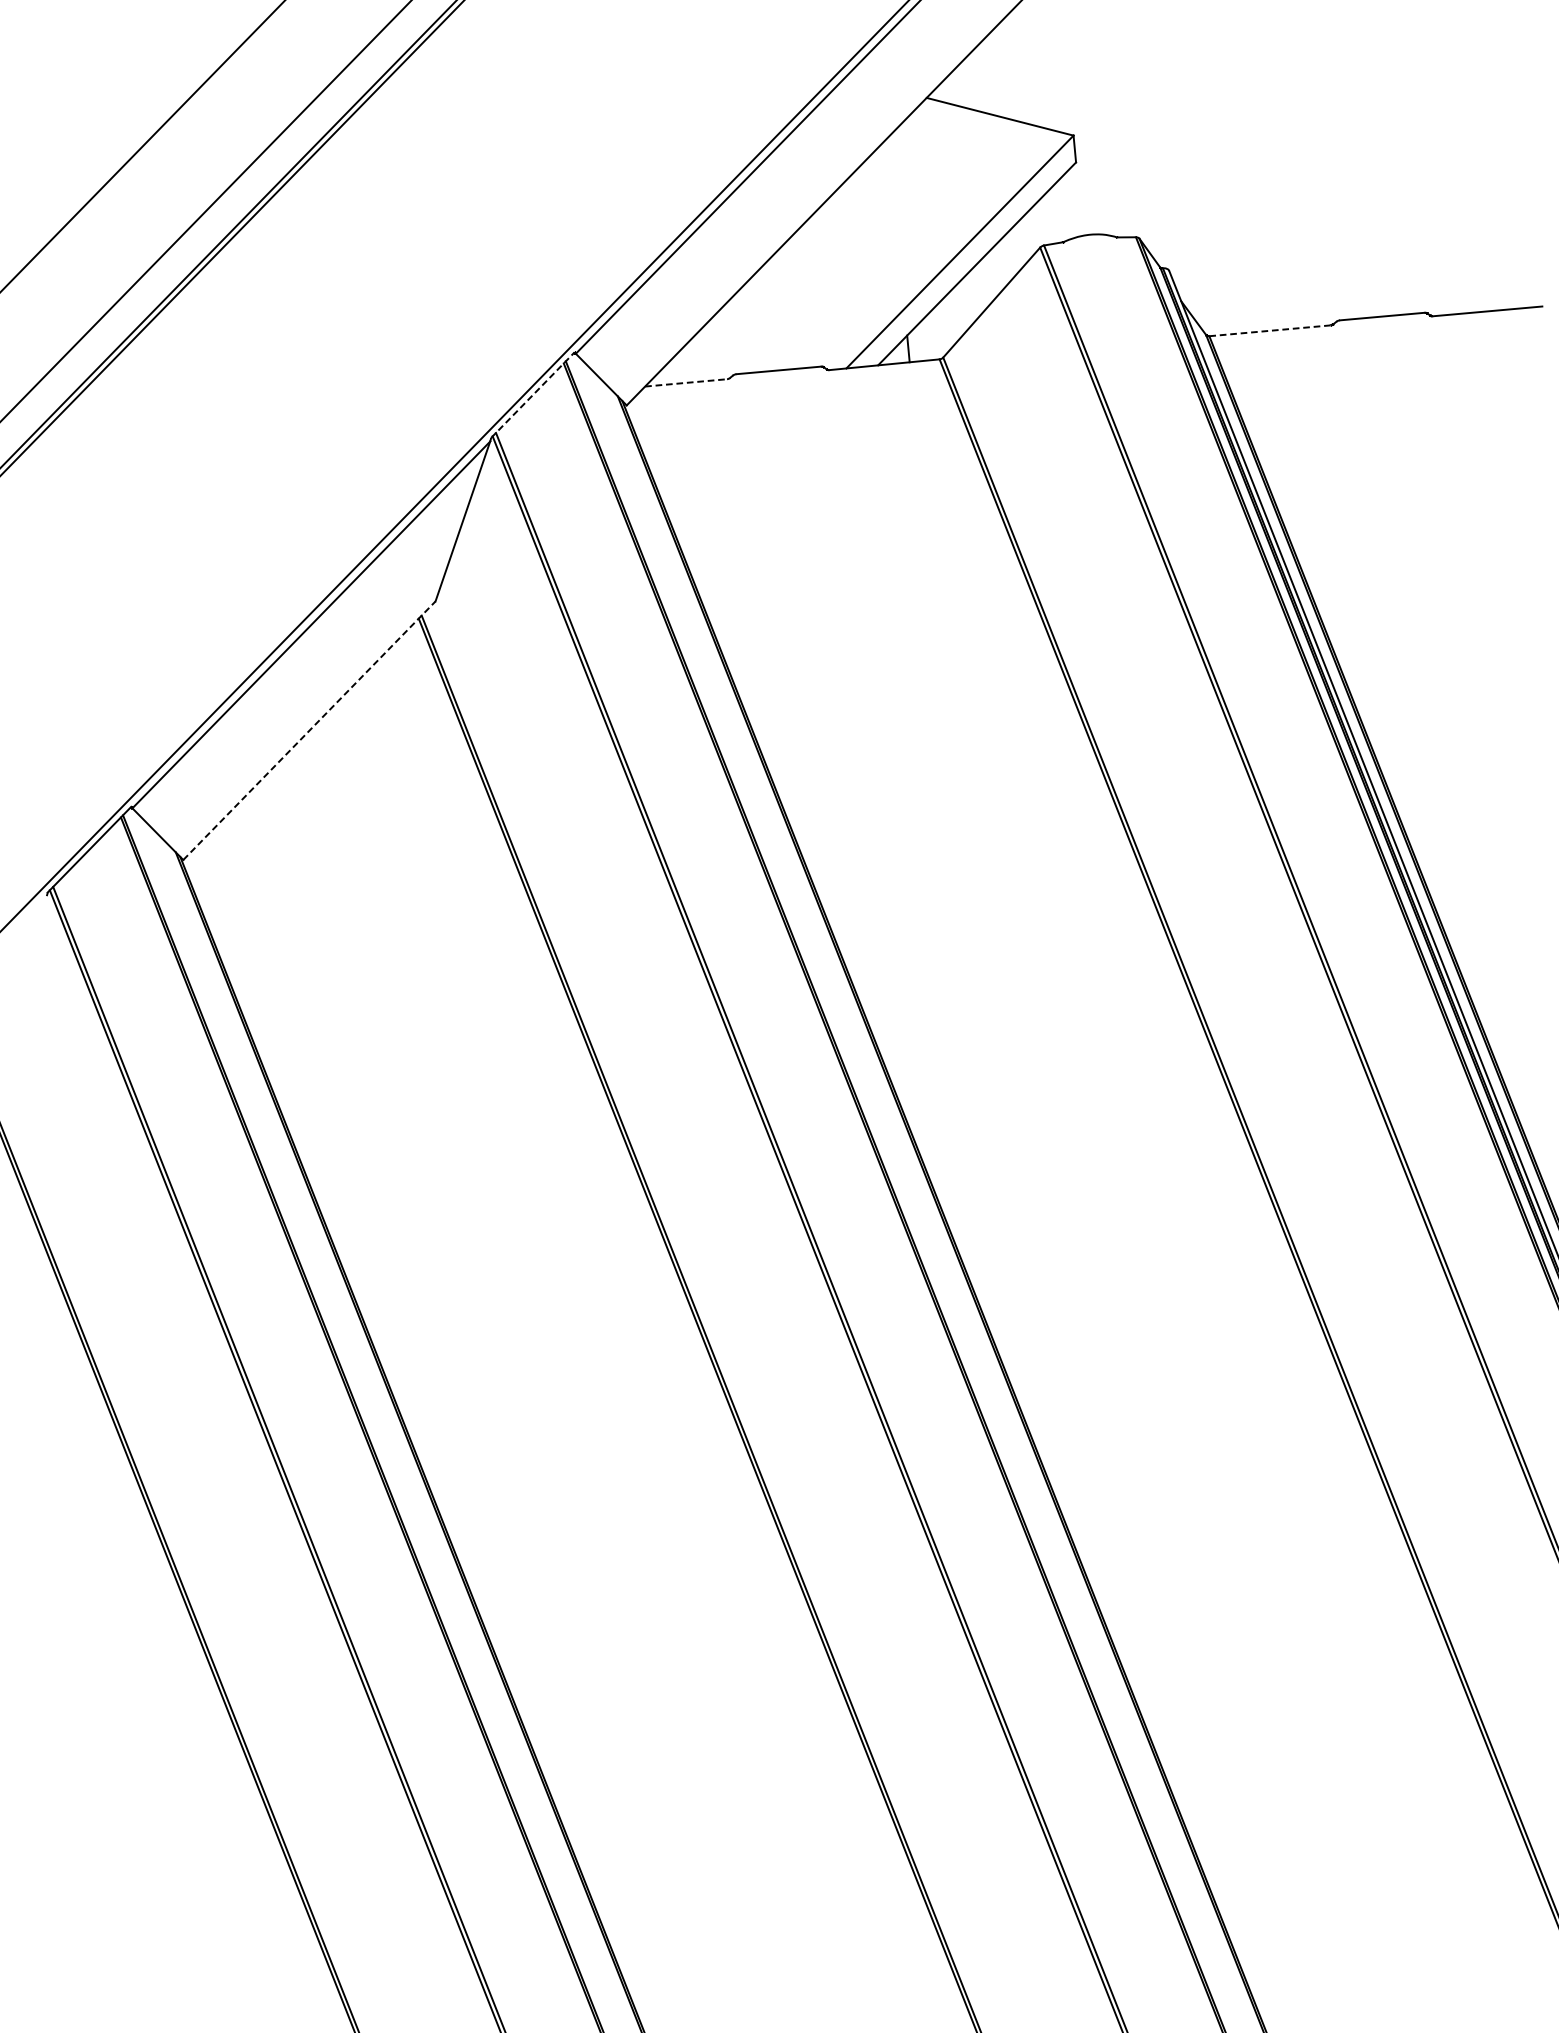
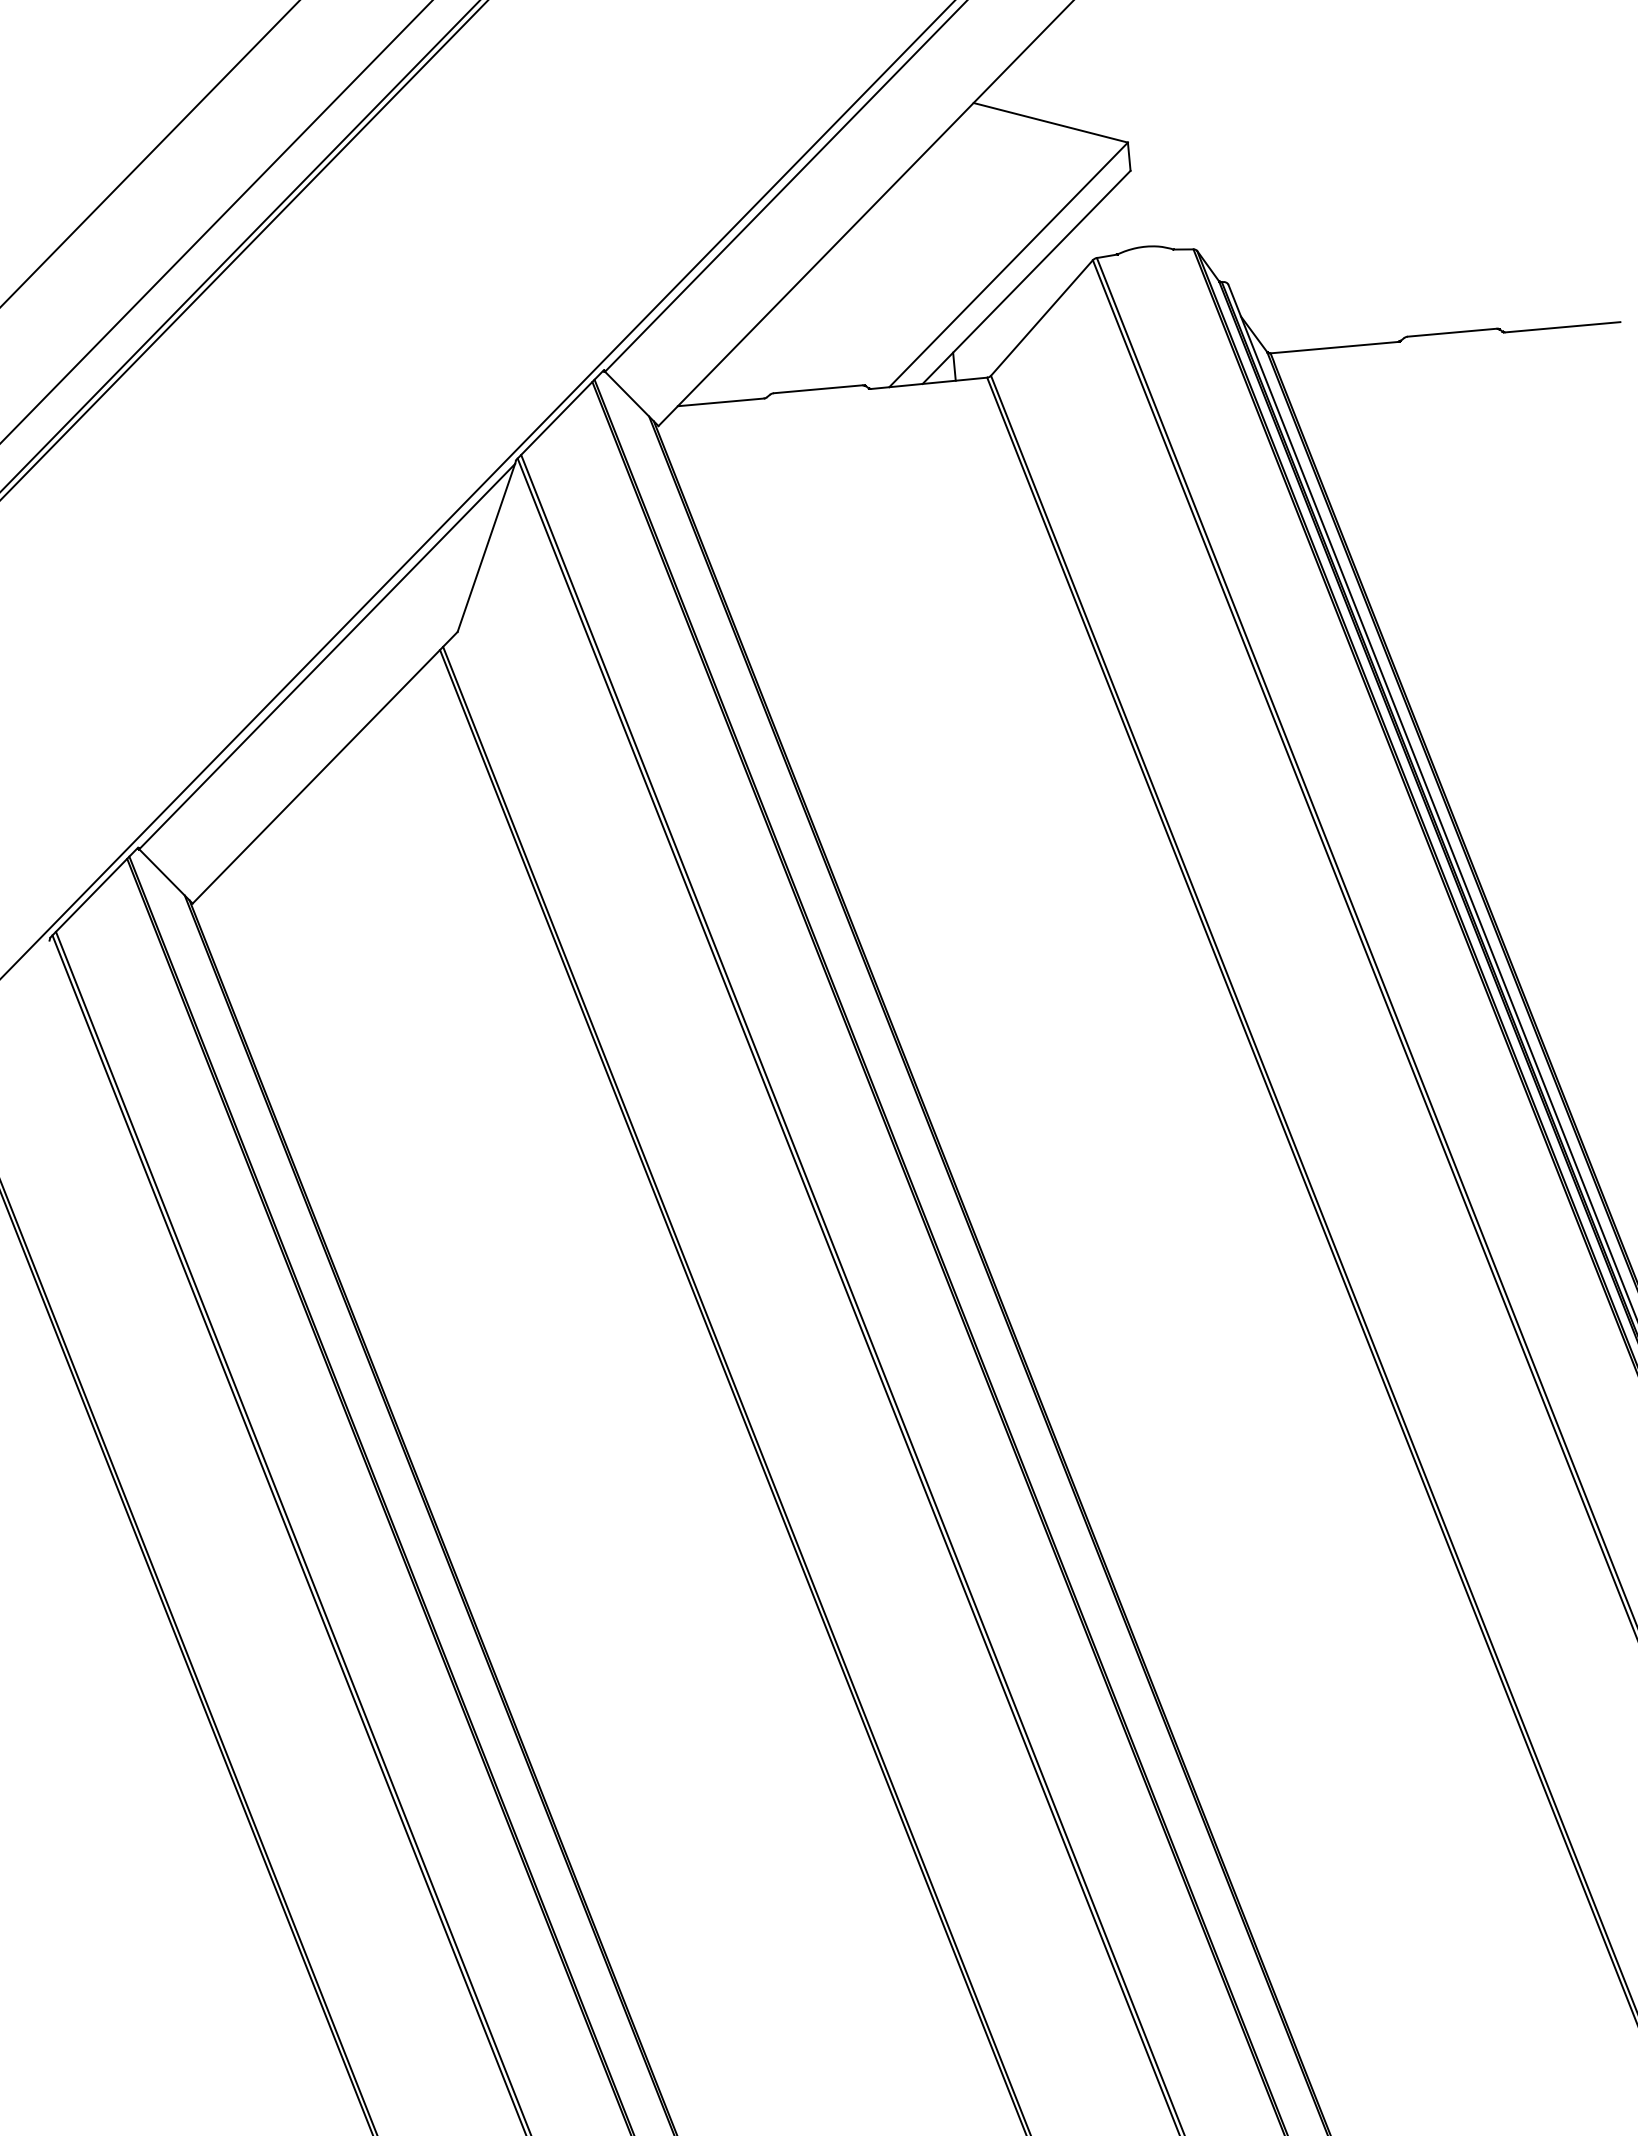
line: (1270, 330) -> (1334, 347), dashed -> solid
line: (686, 383) -> (721, 402), dashed -> solid
line: (532, 395) -> (559, 415), dashed -> solid
line: (309, 730) -> (325, 767), dashed -> solid

